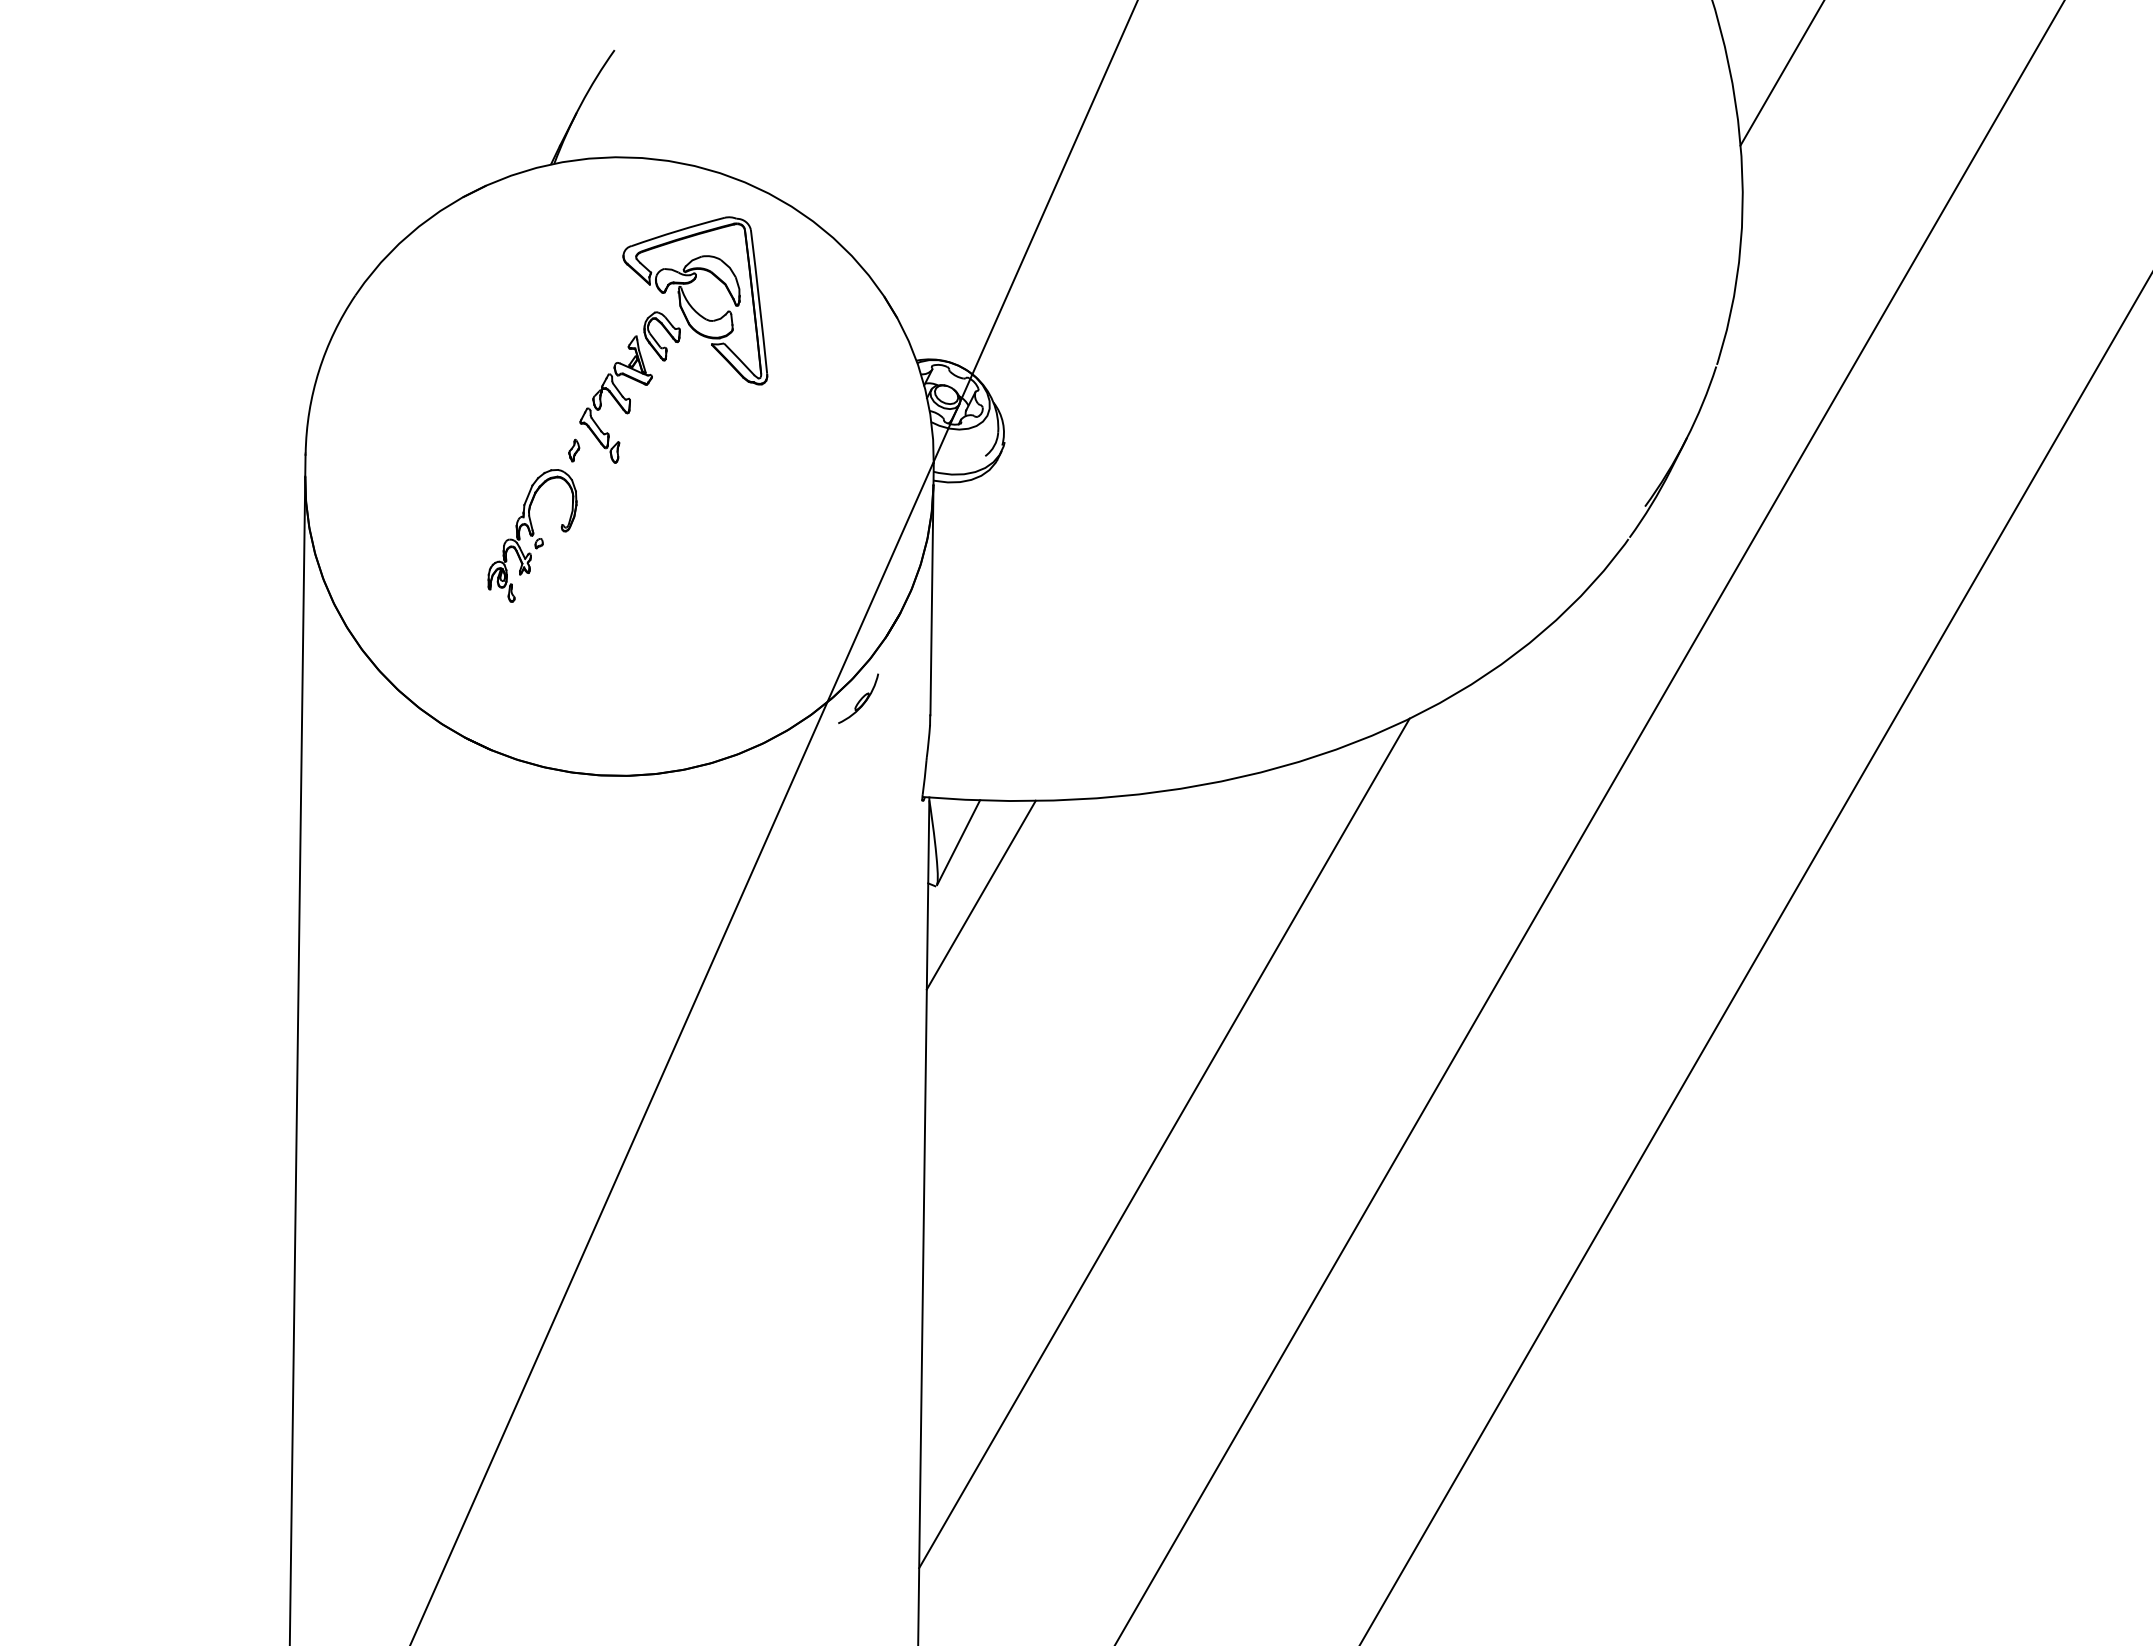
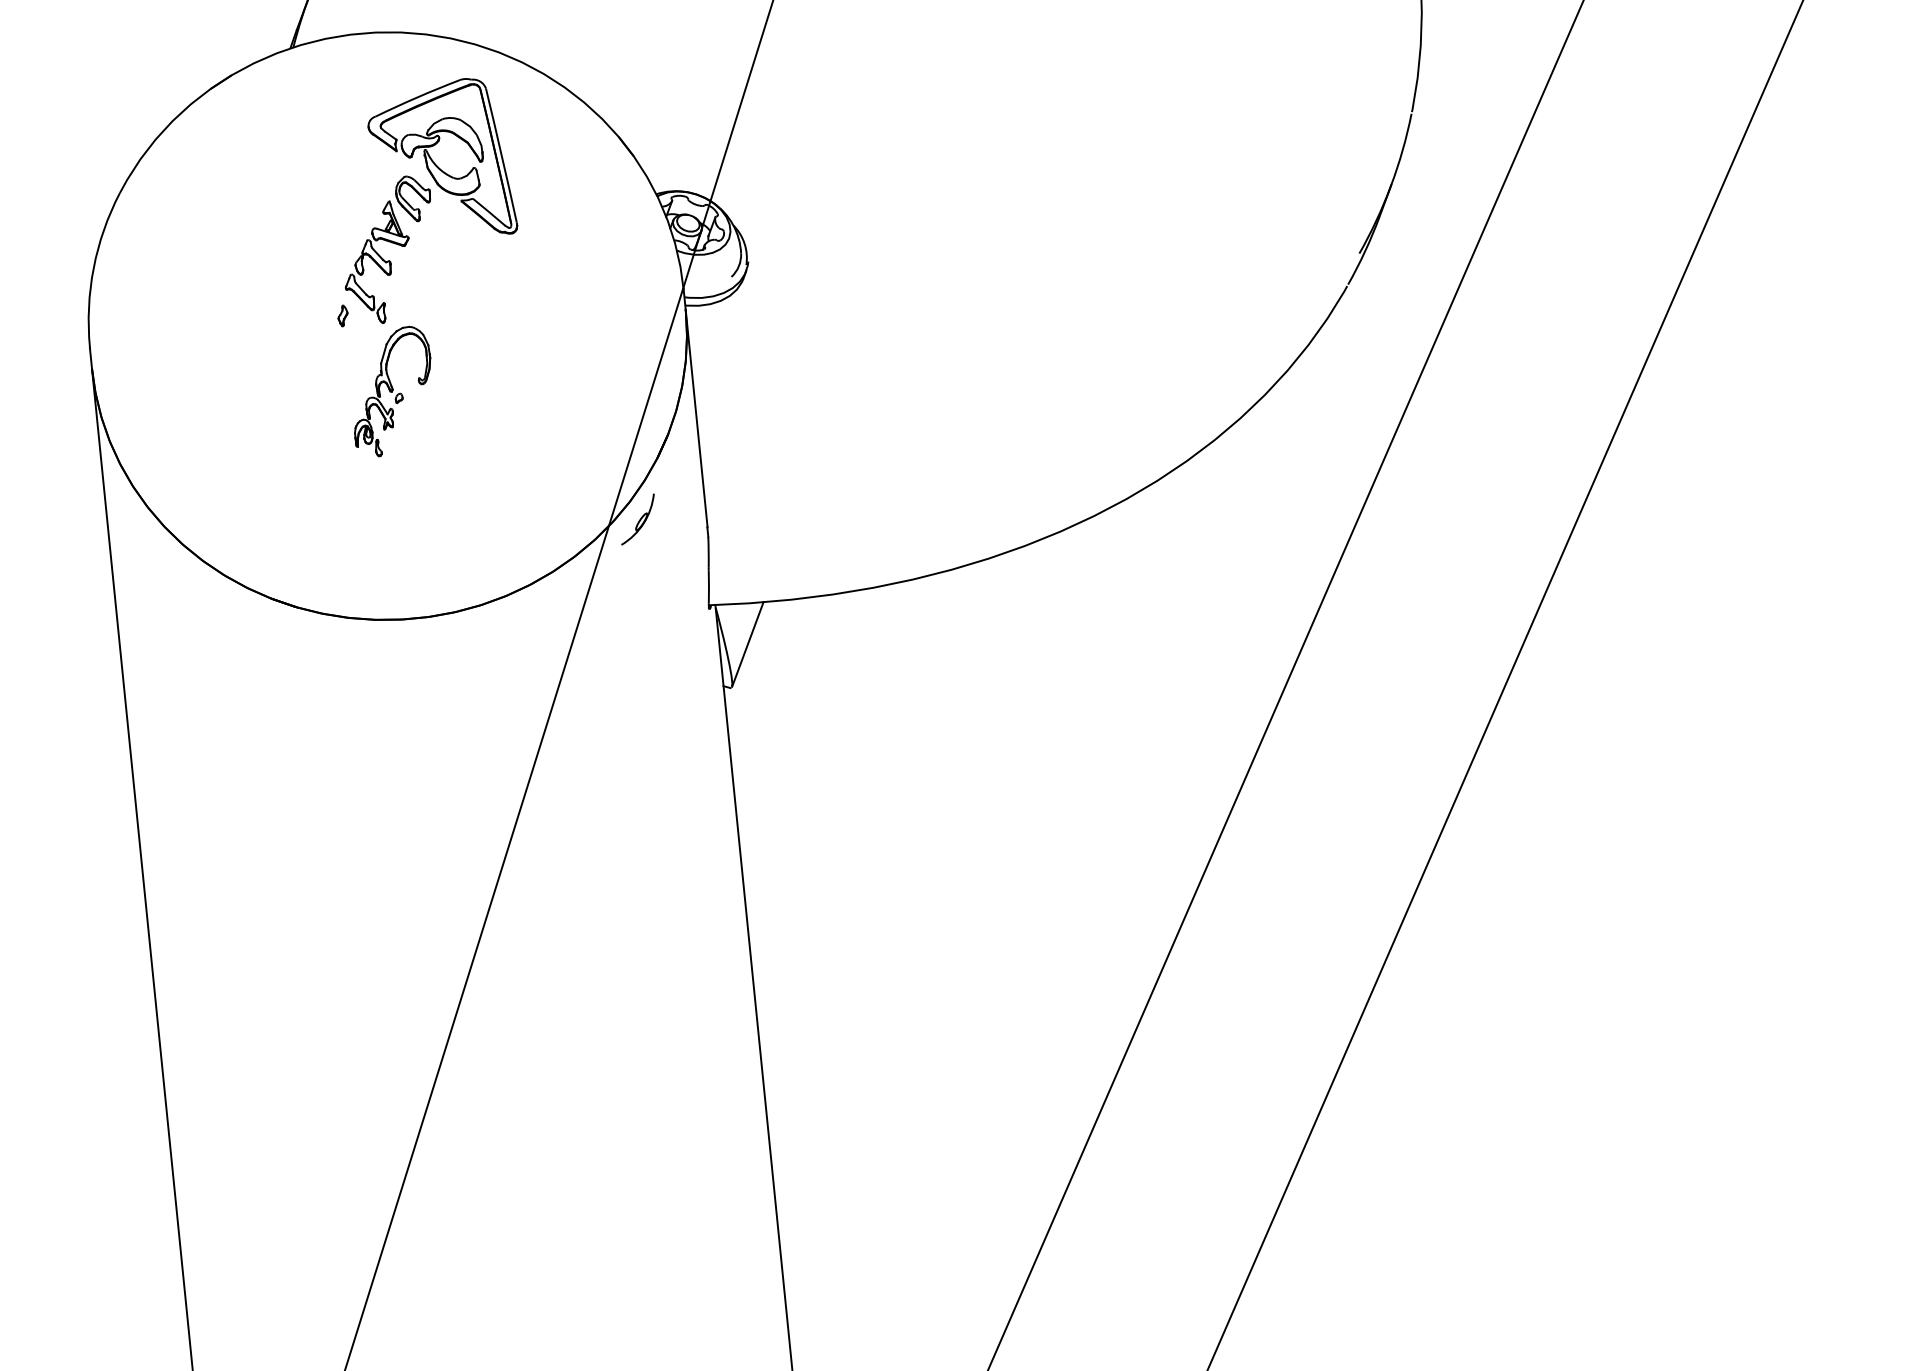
part: (532, 535) -> (392, 391), moved
line: (980, 894) -> (774, 691), removed
line: (1164, 1143) -> (974, 906), removed

